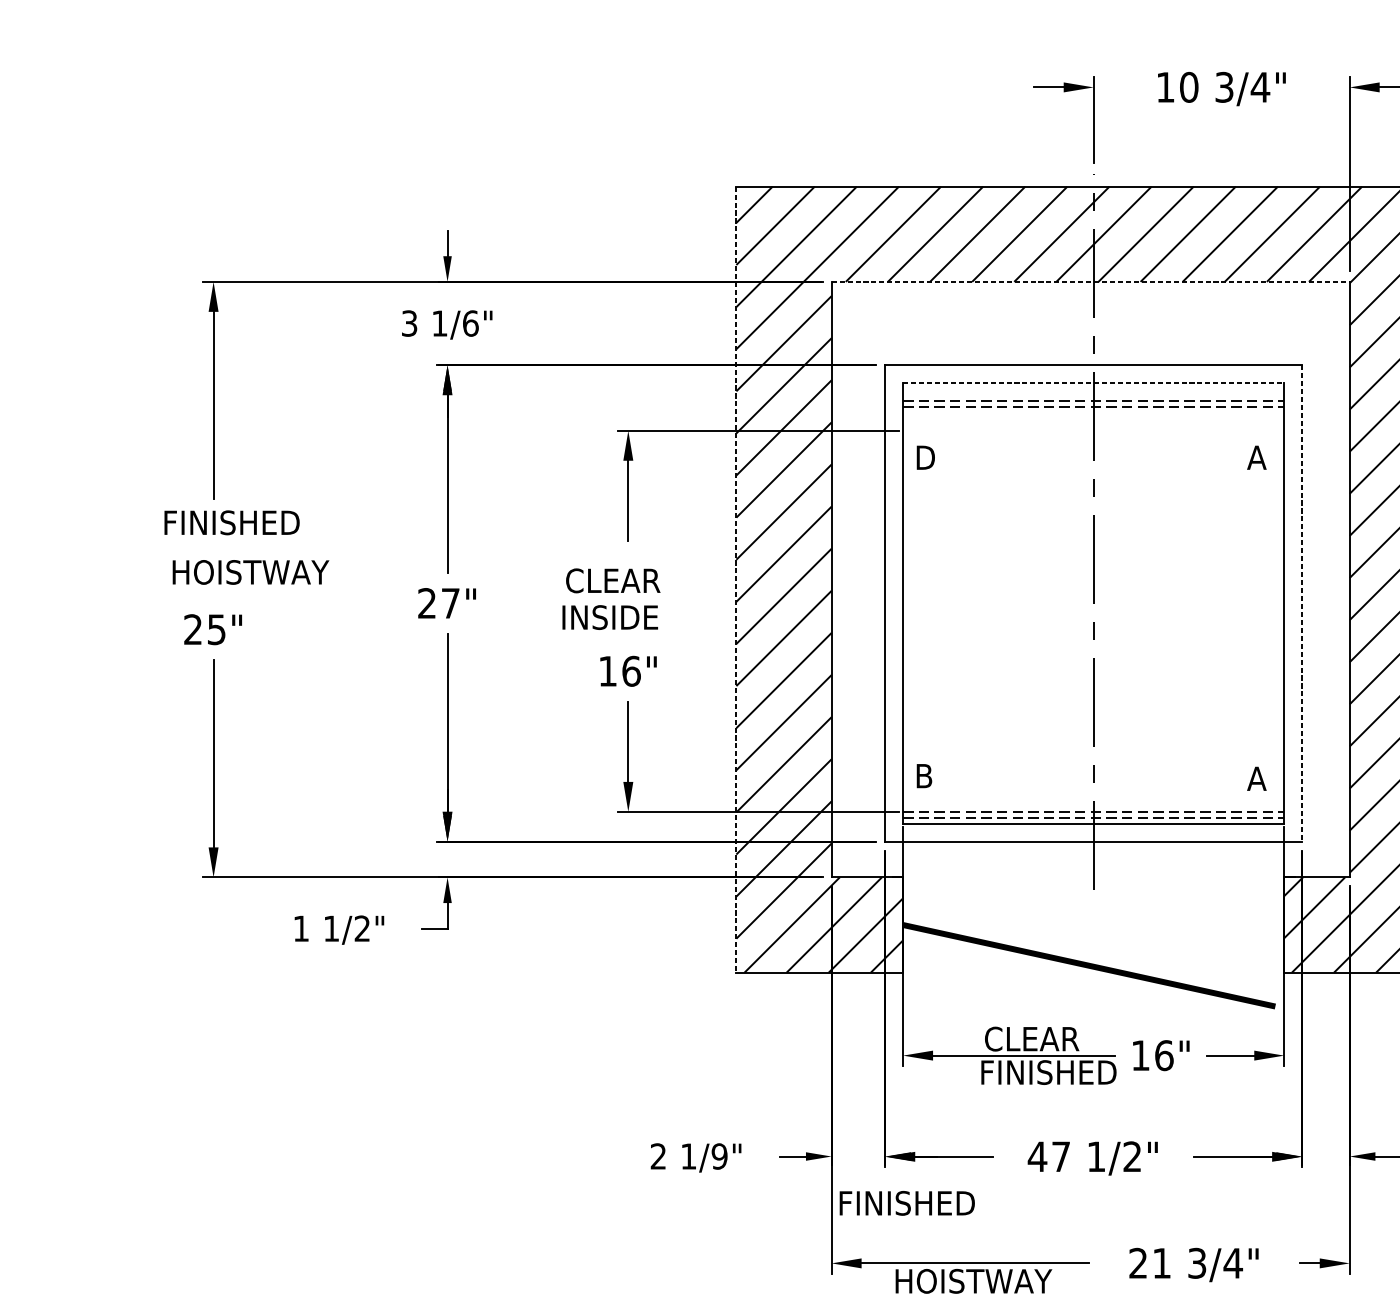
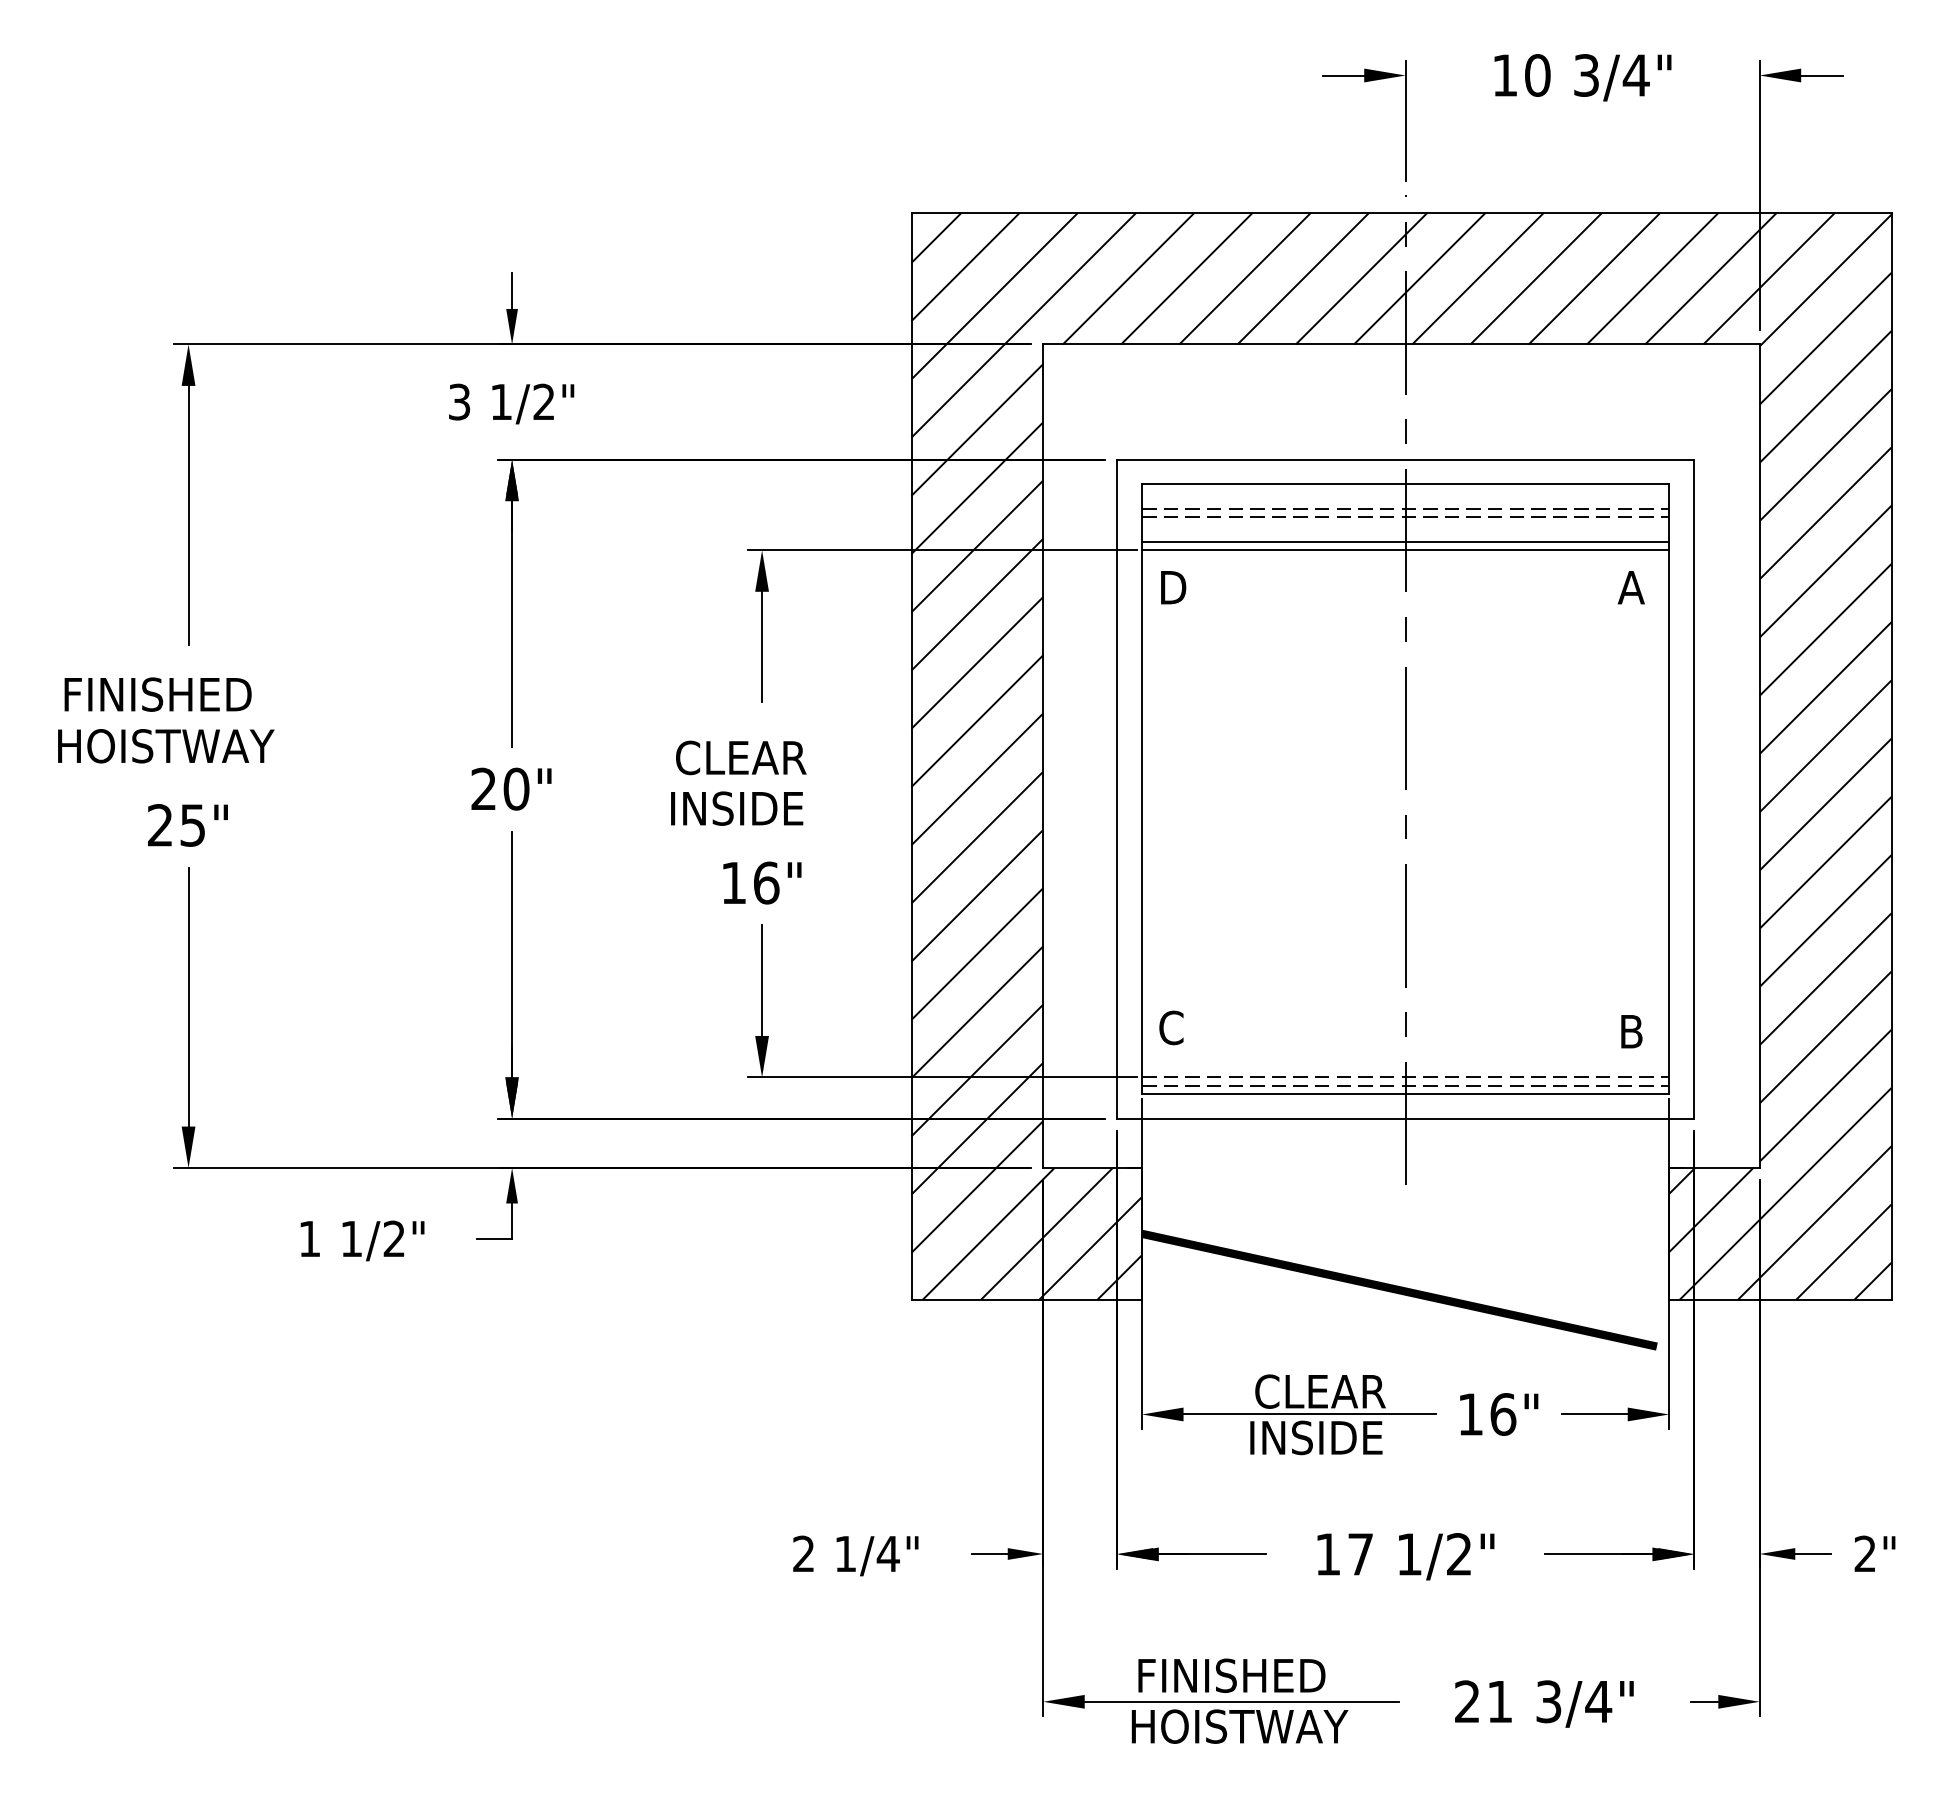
line: (1091, 281) -> (1402, 344), dashed -> solid
text: (470, 323) -> (544, 401), 1/6" -> 1/2"
line: (1093, 383) -> (1405, 484), dashed -> solid
line: (1093, 425) -> (1405, 542), added
line: (1093, 430) -> (1405, 550), added
text: (231, 522) -> (157, 694), moved
text: (251, 572) -> (166, 746), moved
line: (736, 579) -> (911, 756), dashed -> solid
text: (450, 602) -> (516, 788), 27" -> 20"
line: (1301, 603) -> (1693, 789), dashed -> solid
text: (924, 775) -> (1171, 1027), B -> C
text: (1256, 778) -> (1630, 1031), A -> B
text: (1050, 1072) -> (1345, 1437), FINISHED -> INSIDE
text: (719, 1156) -> (887, 1553), 1/9" -> 1/4"
text: (1037, 1156) -> (1327, 1554), 47 -> 17
text: (907, 1203) -> (1231, 1675), moved

